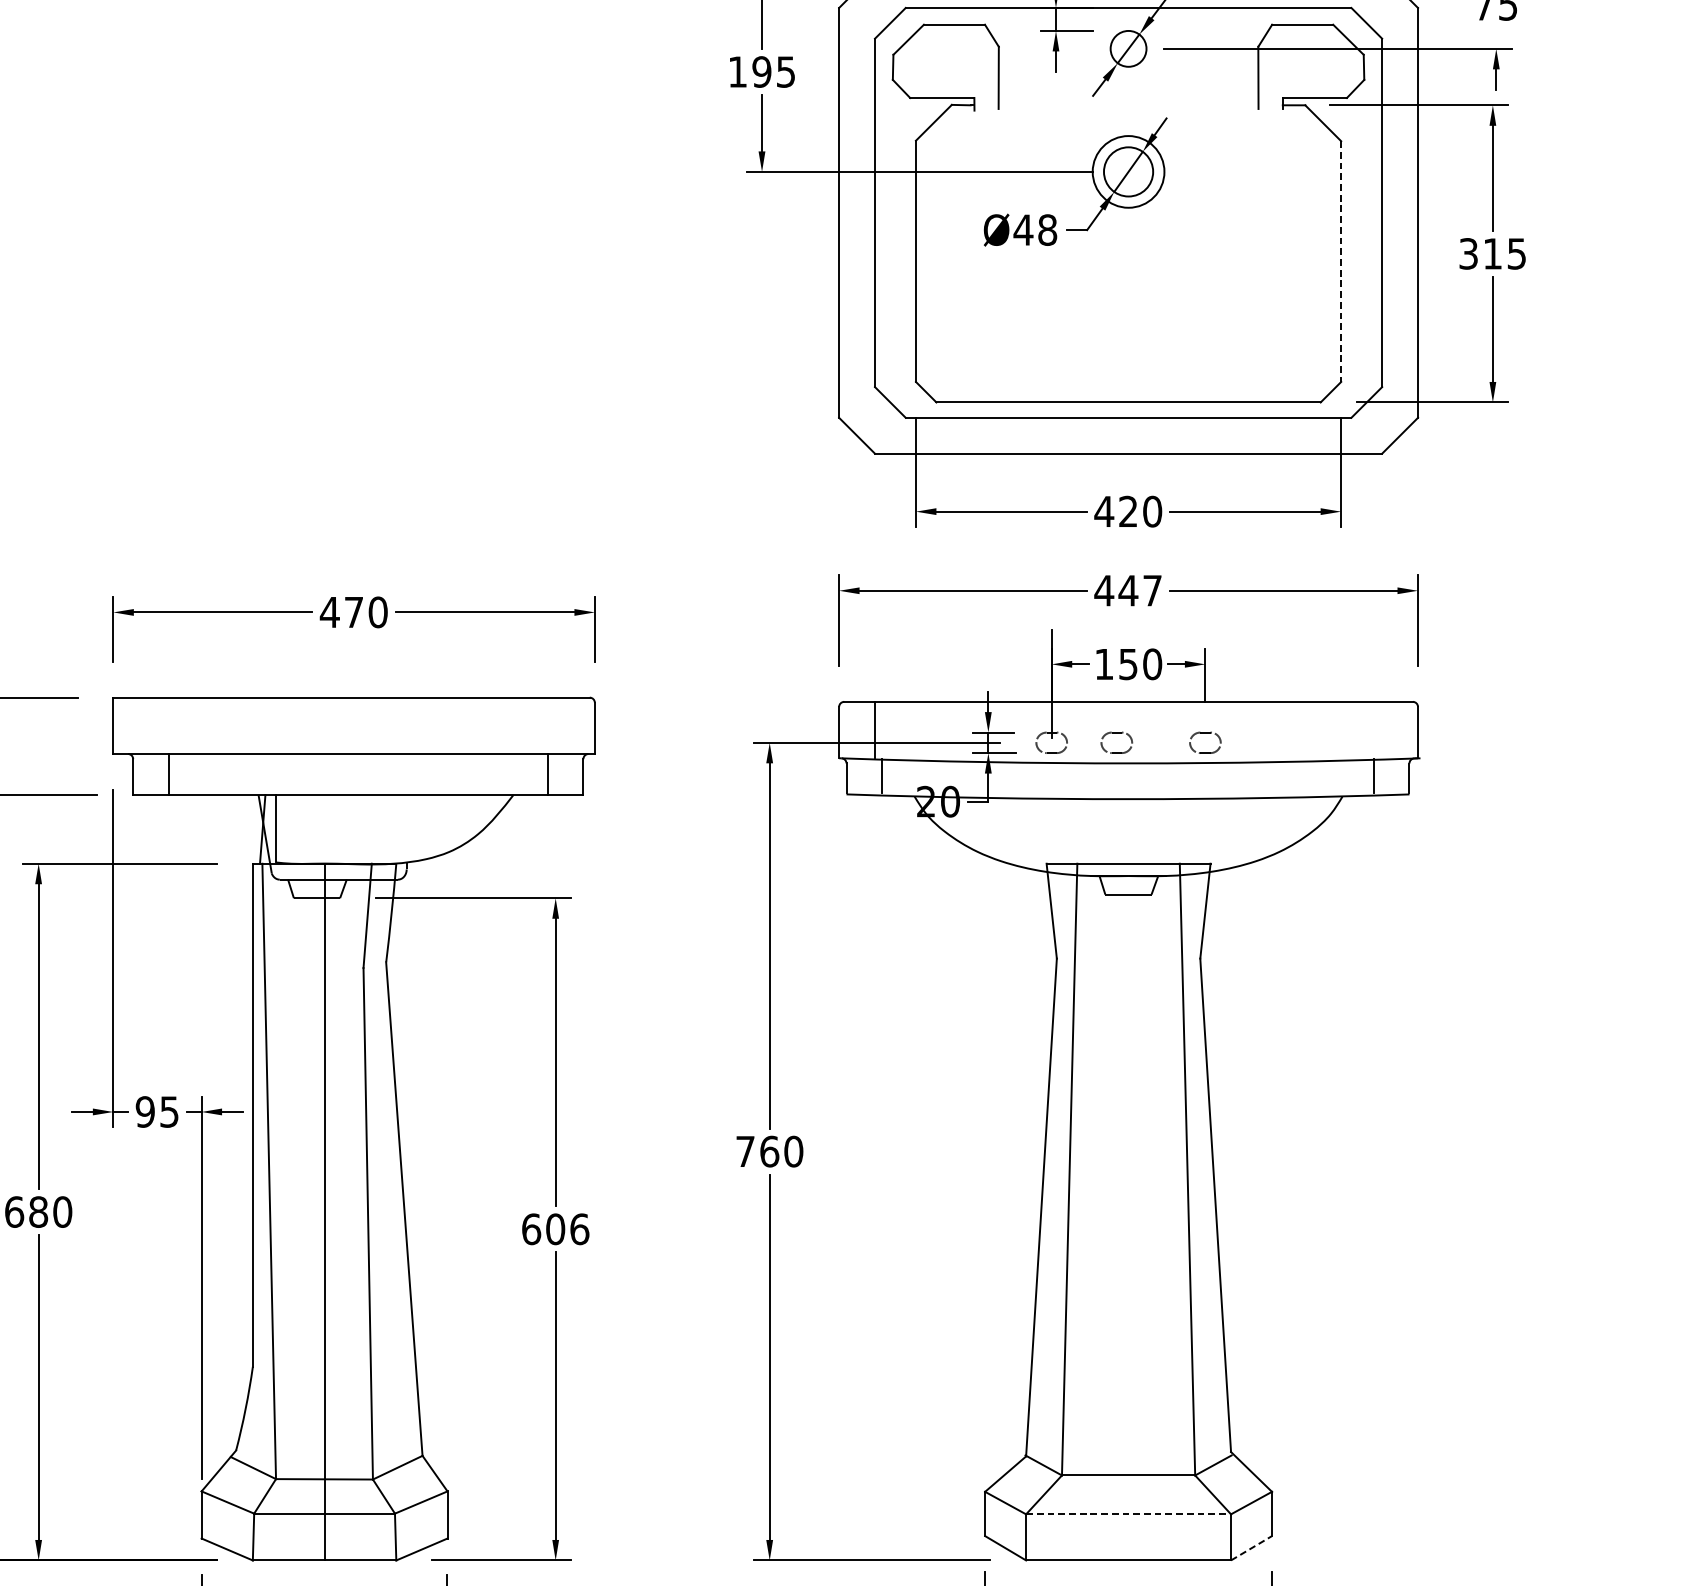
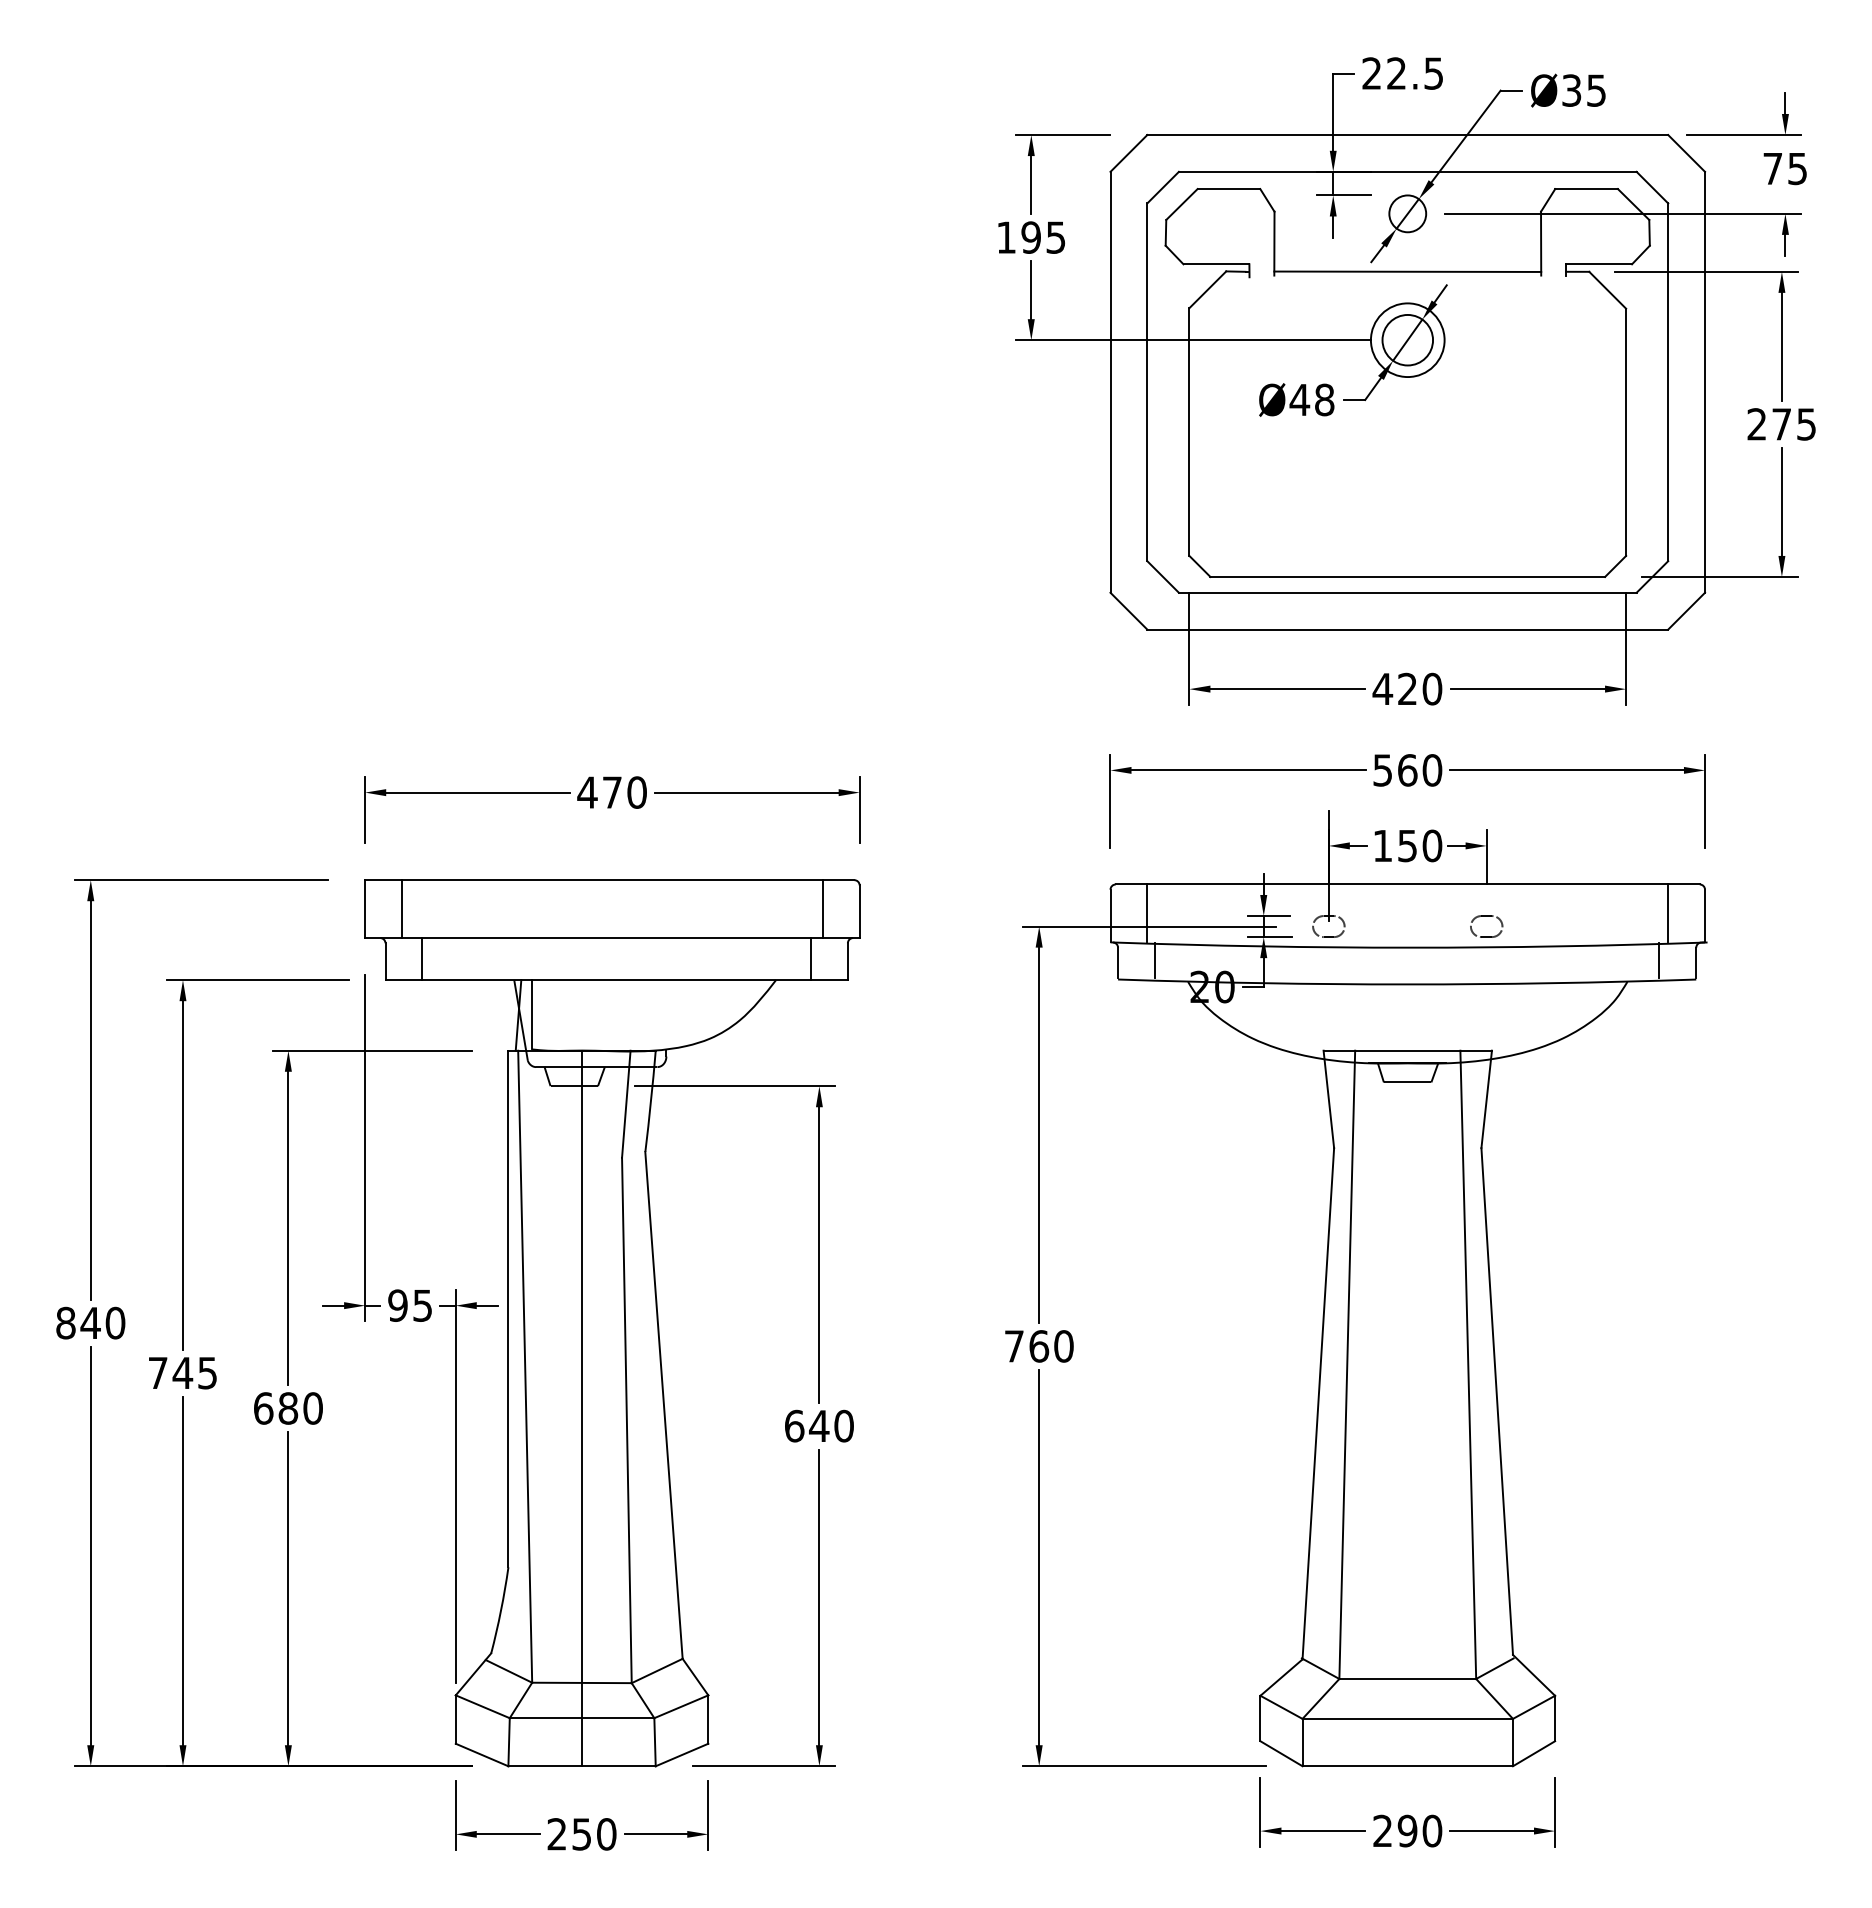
line: (1128, 105) -> (1407, 271), added
text: (1479, 253) -> (1768, 424), 315 -> 275
line: (1341, 261) -> (1626, 432), dashed -> solid
text: (1128, 590) -> (1407, 770), 447 -> 560
line: (148, 726) -> (401, 909), added
line: (558, 726) -> (822, 909), added
line: (1382, 730) -> (1668, 913), added
part: (1116, 733) -> (1395, 916), removed
text: (567, 1228) -> (831, 1425), 606 -> 640
line: (1129, 1513) -> (1408, 1718), dashed -> solid
line: (1251, 1548) -> (1534, 1753), dashed -> solid

